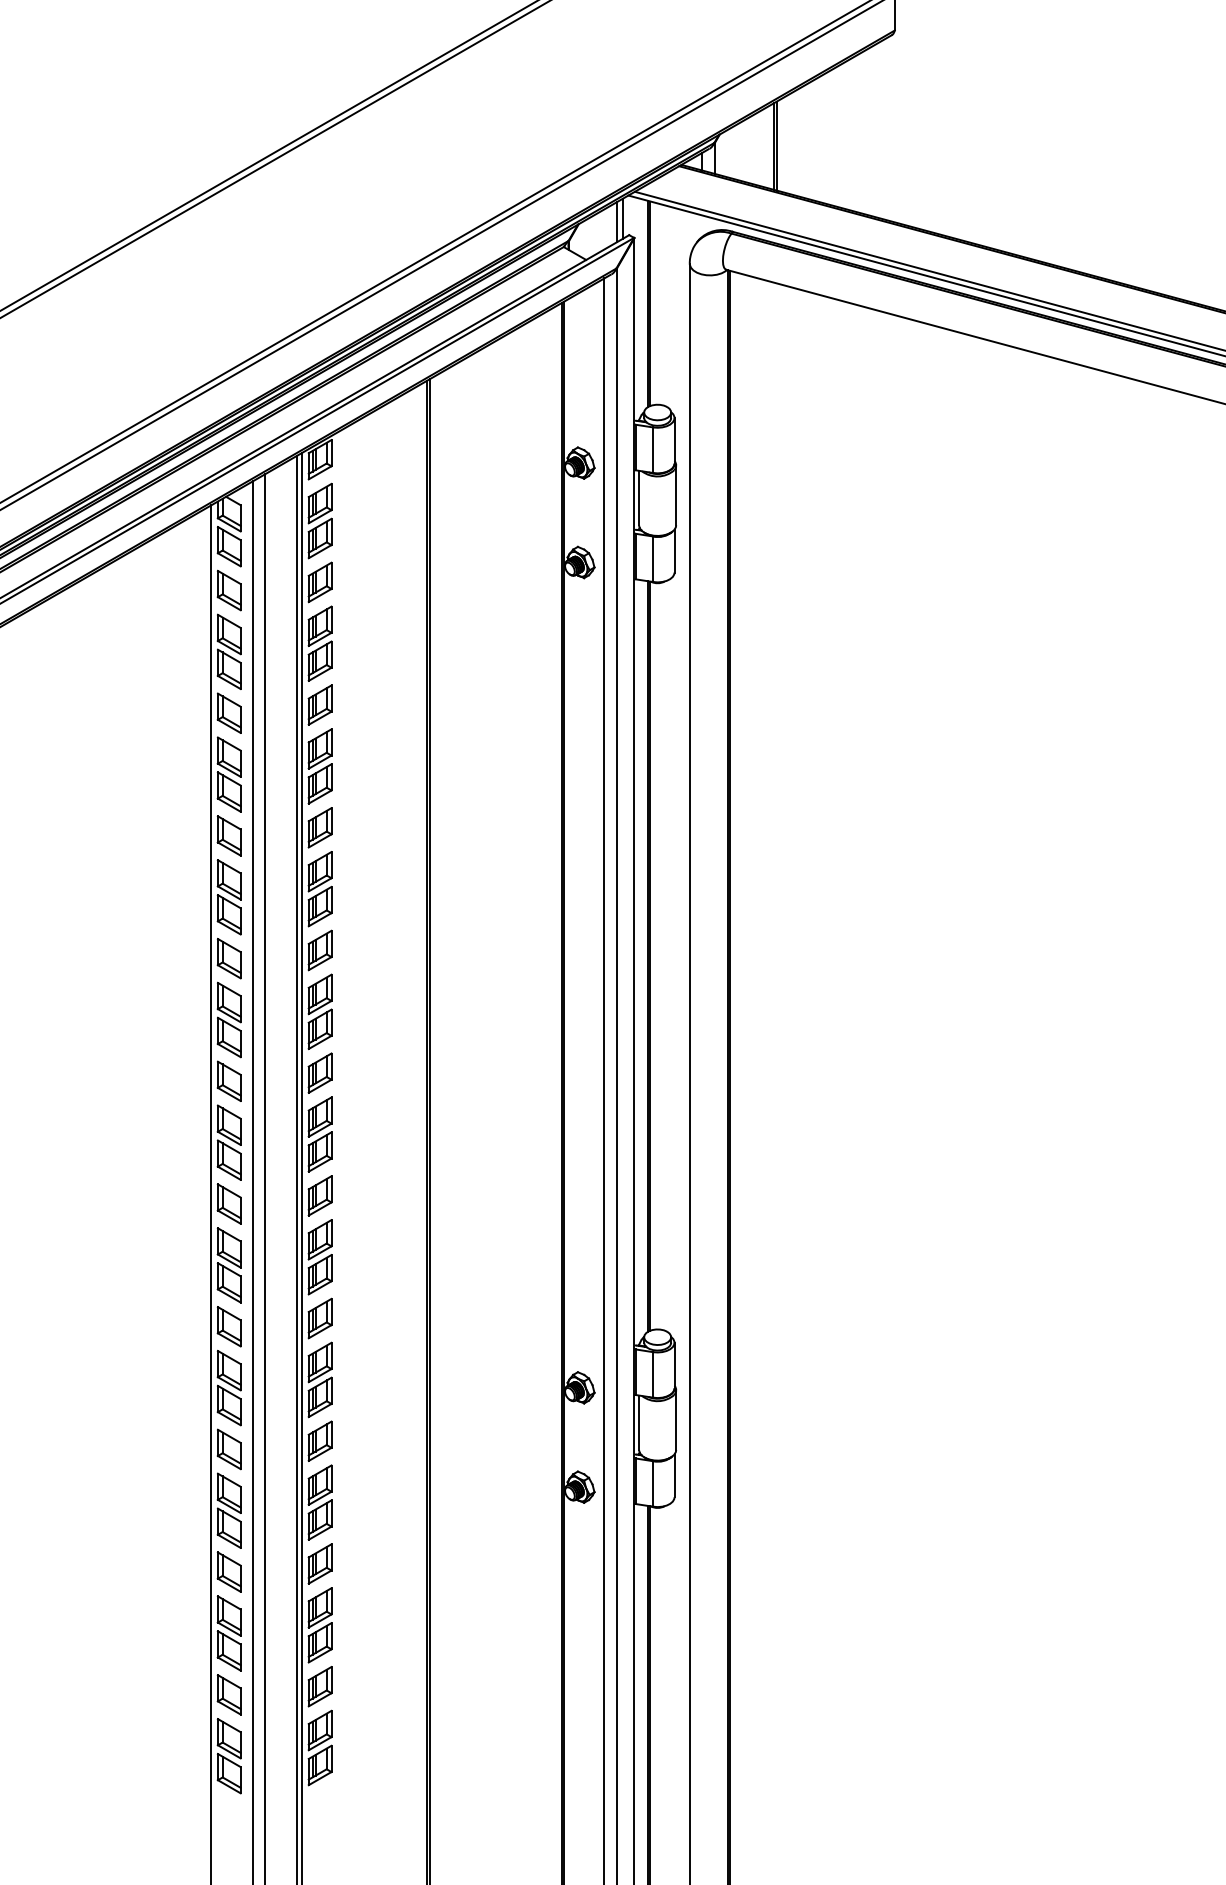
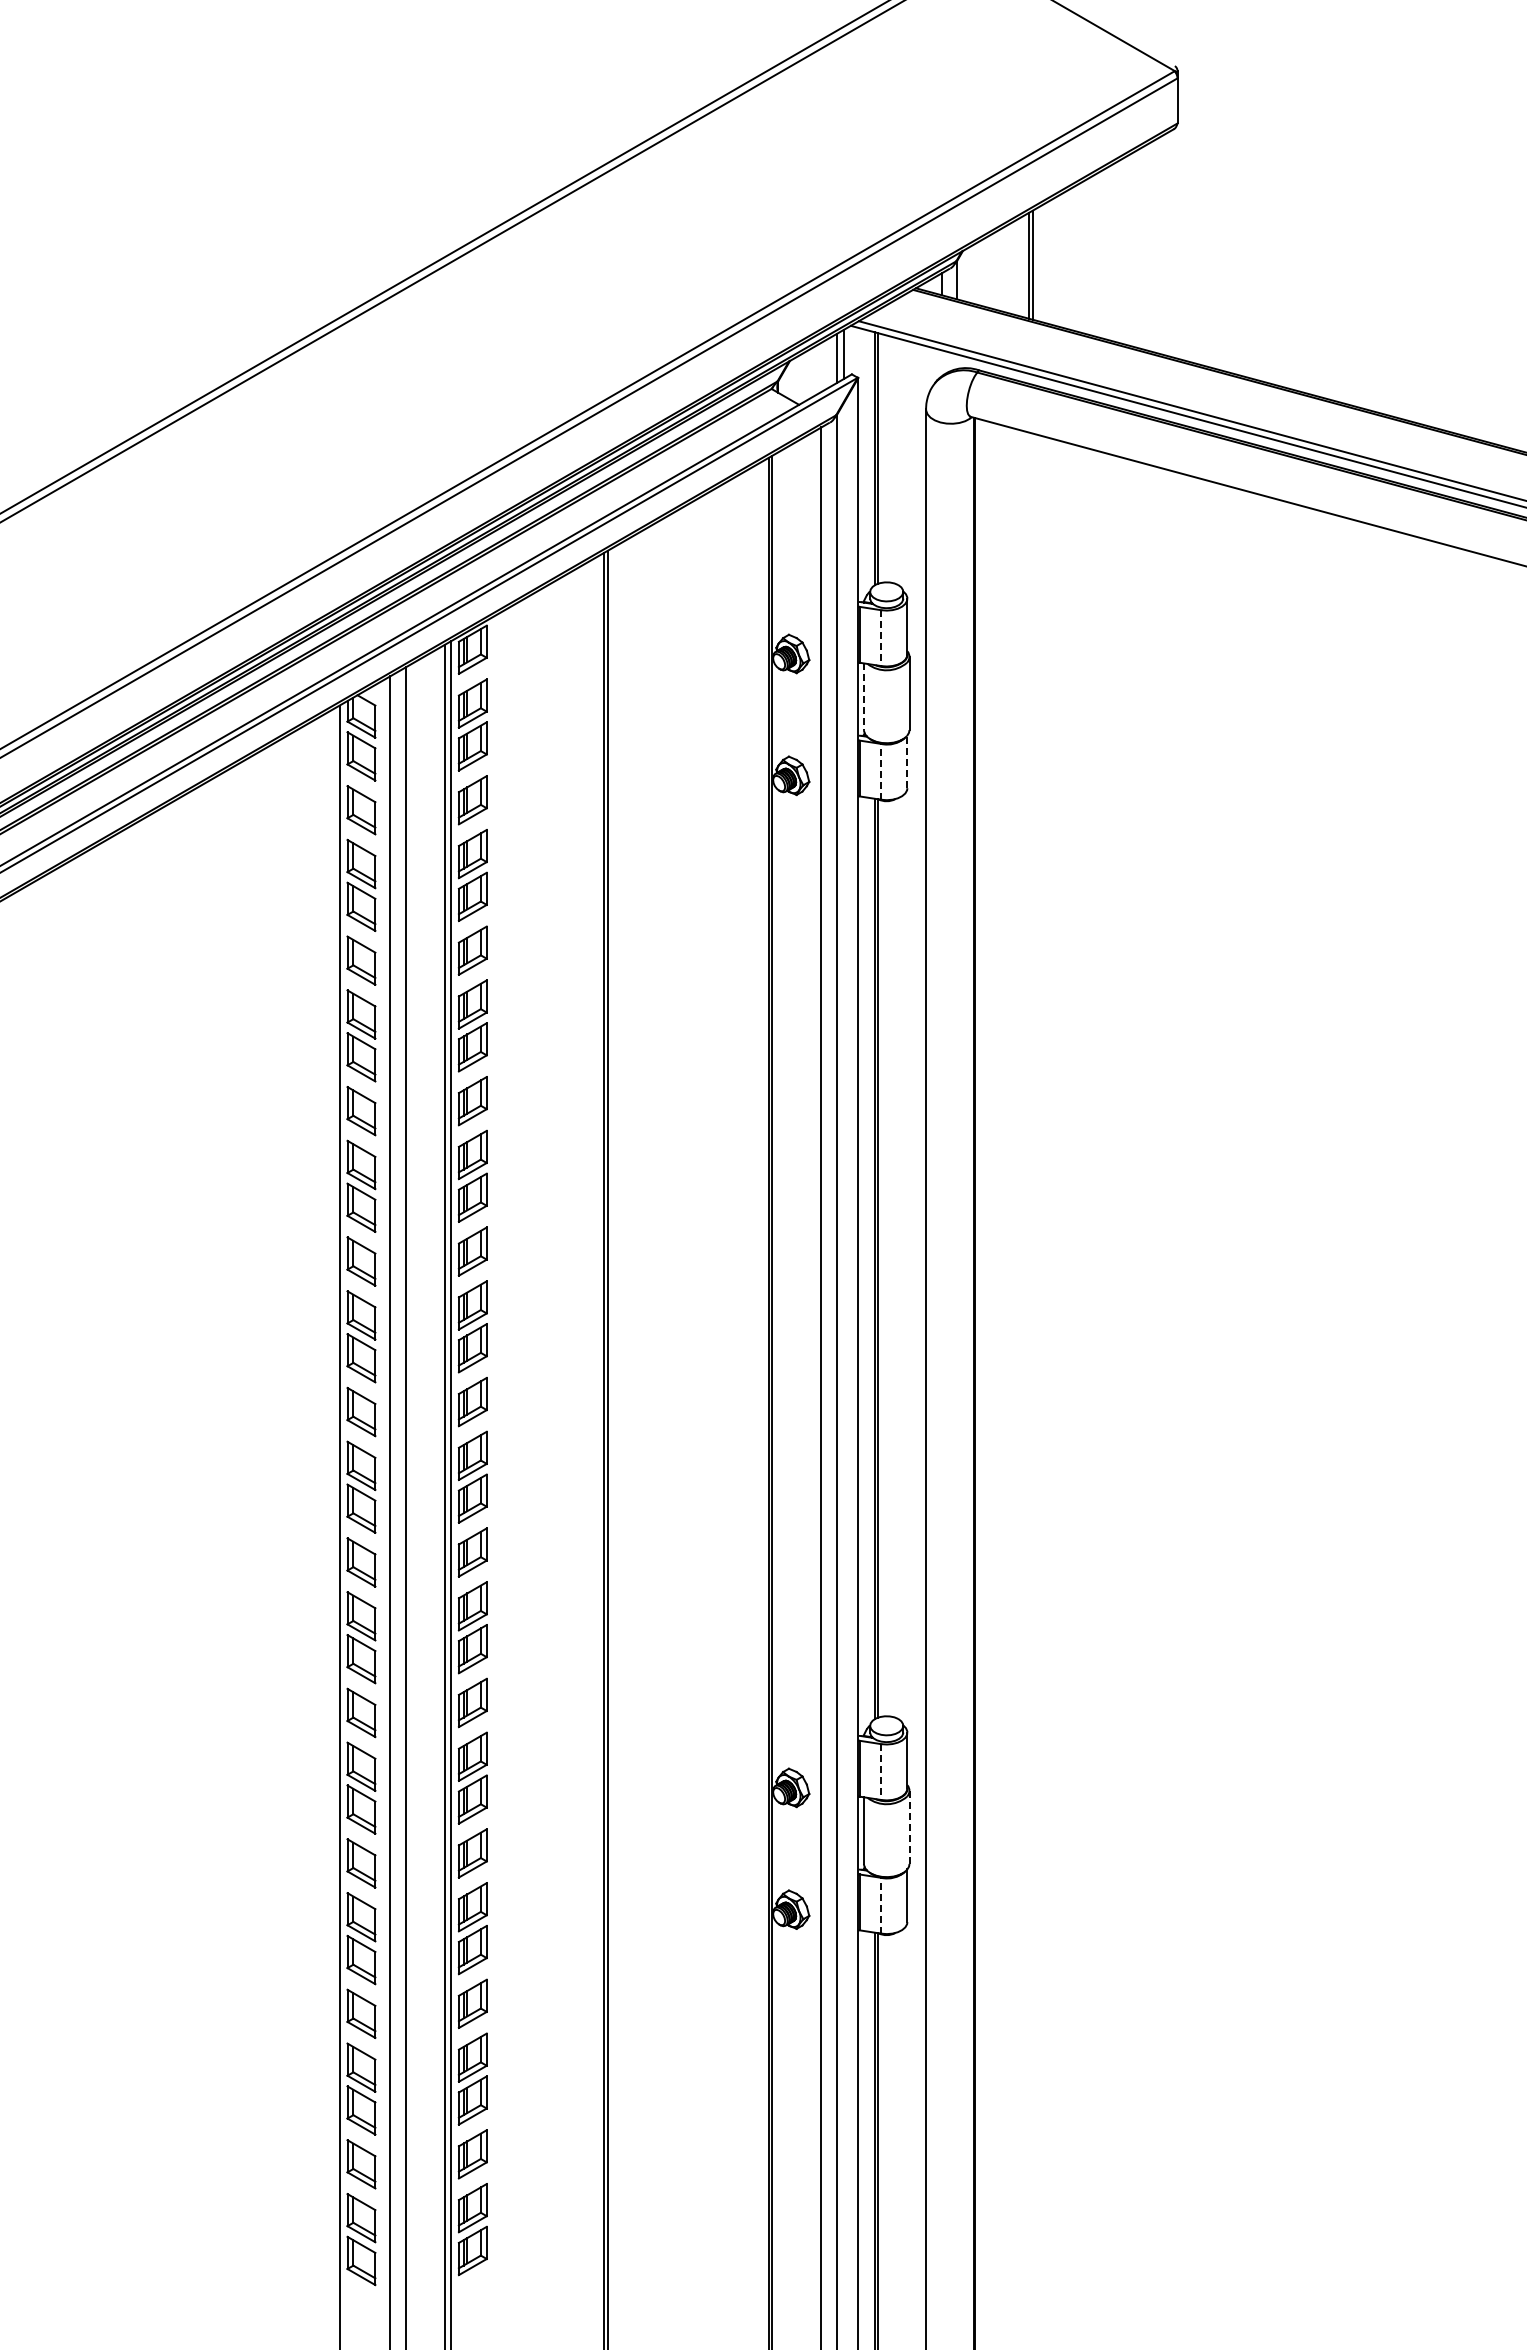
line: (653, 450) -> (881, 638), solid -> dashed
line: (638, 498) -> (863, 697), solid -> dashed
line: (674, 550) -> (907, 761), solid -> dashed
line: (653, 558) -> (881, 771), solid -> dashed
line: (653, 1375) -> (881, 1772), solid -> dashed
line: (676, 1420) -> (909, 1827), solid -> dashed
line: (653, 1483) -> (881, 1905), solid -> dashed

